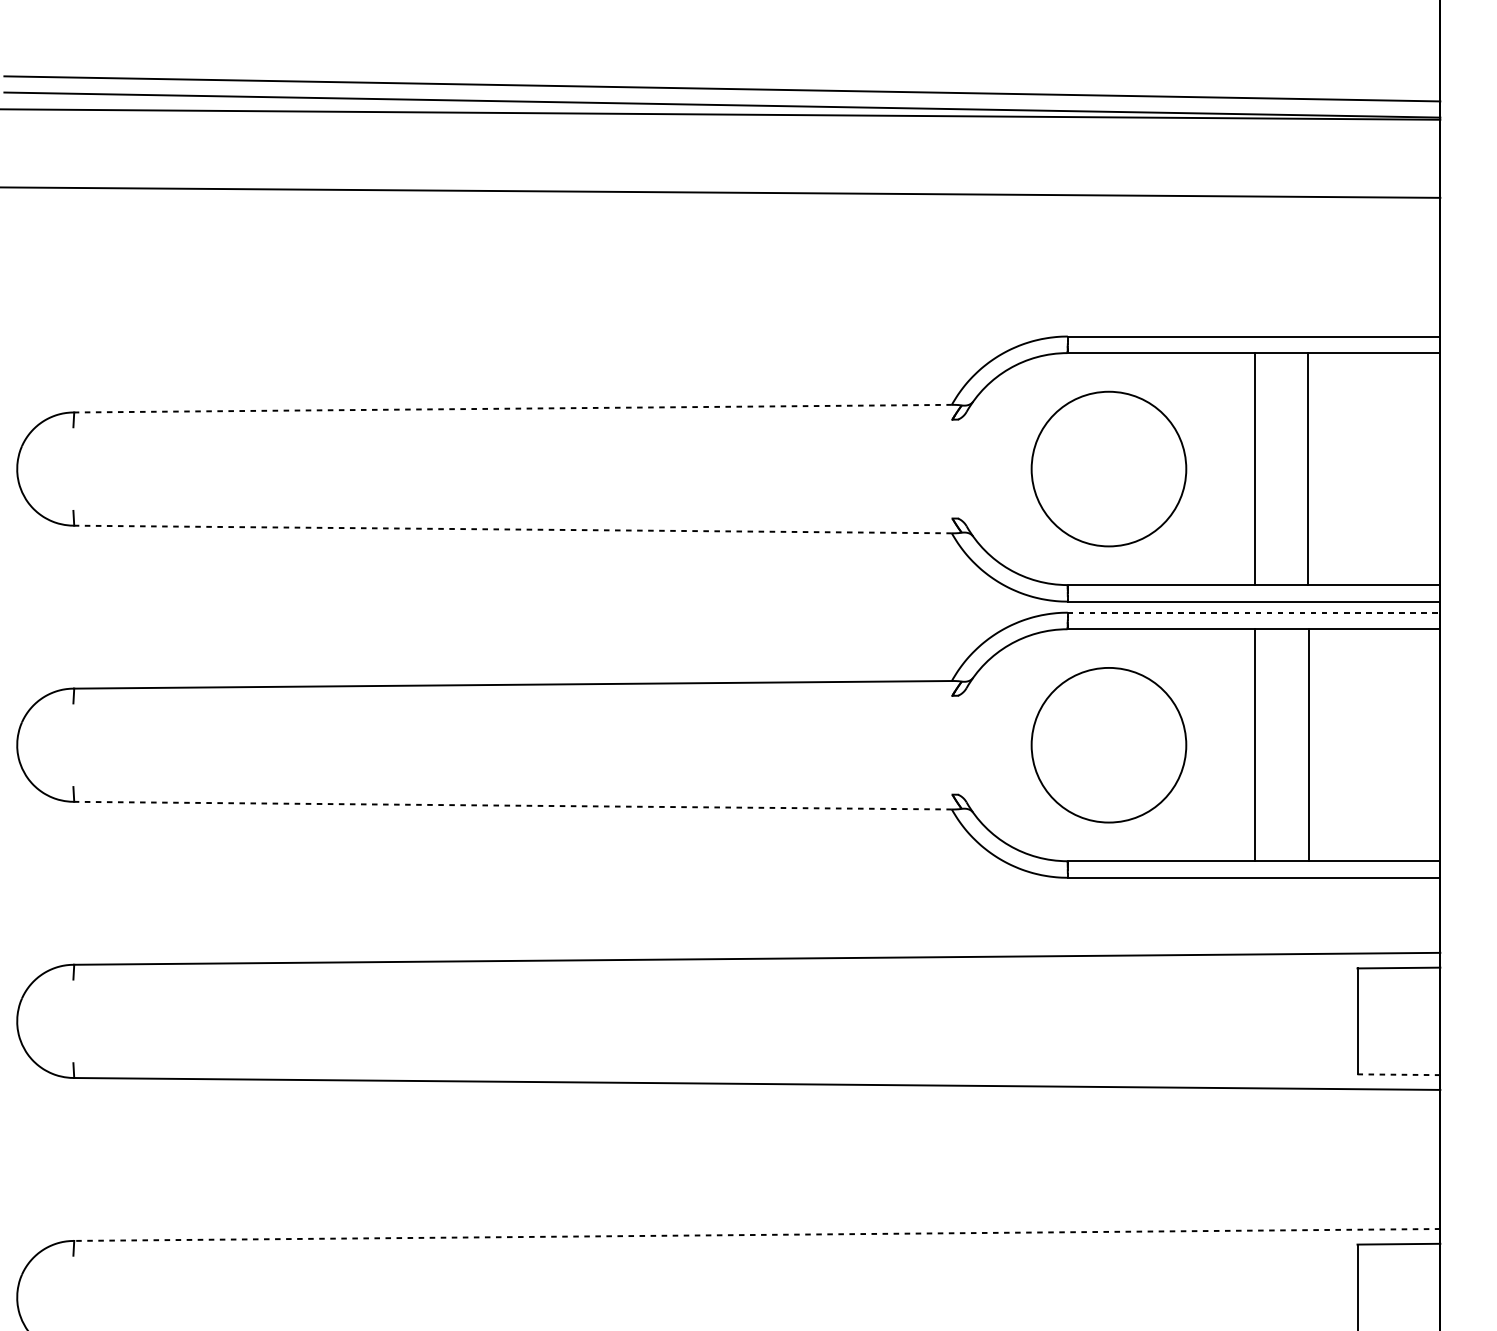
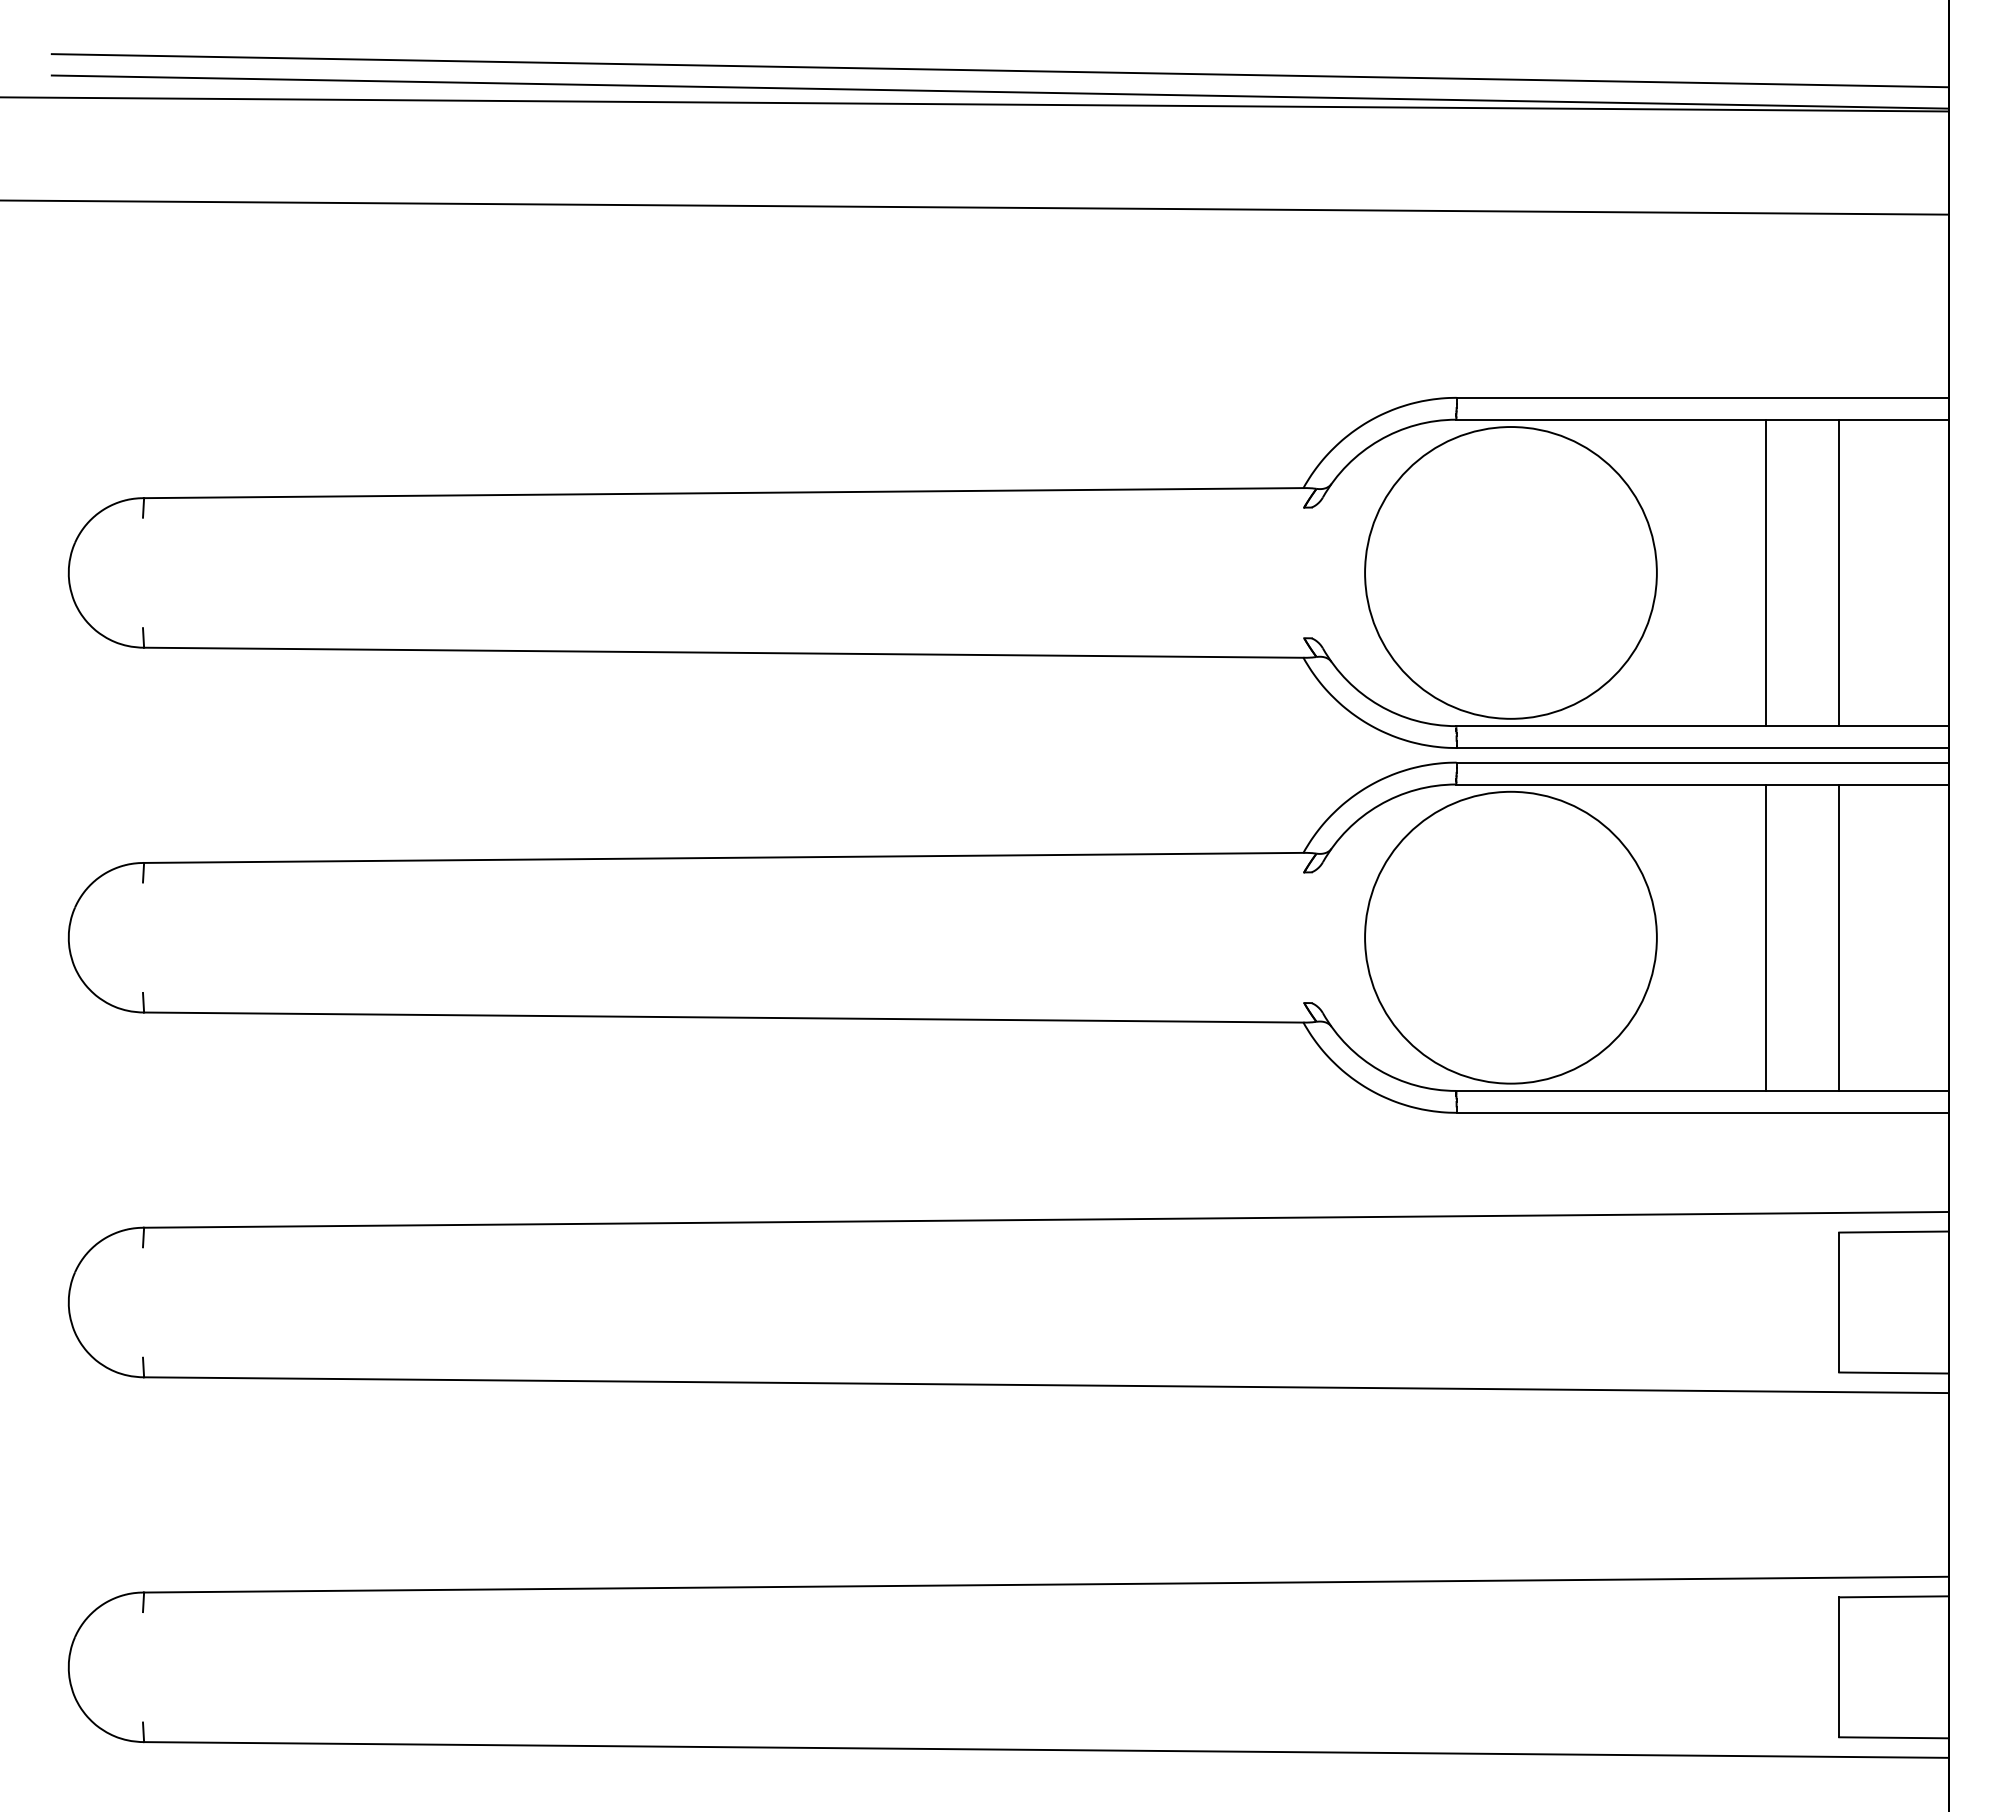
line: (512, 408) -> (723, 493), dashed -> solid
circle: (1108, 468) -> (1510, 572), size x1.43
line: (1254, 468) -> (1766, 572), moved
line: (1308, 468) -> (1839, 572), moved
line: (512, 529) -> (723, 652), dashed -> solid
line: (1254, 612) -> (1703, 762), dashed -> solid
circle: (1108, 745) -> (1510, 937), size x1.43
line: (1255, 745) -> (1766, 937), moved
line: (1309, 745) -> (1839, 937), moved
line: (512, 805) -> (723, 1017), dashed -> solid
line: (1399, 1075) -> (1894, 1373), dashed -> solid
line: (756, 1234) -> (1045, 1584), dashed -> solid

